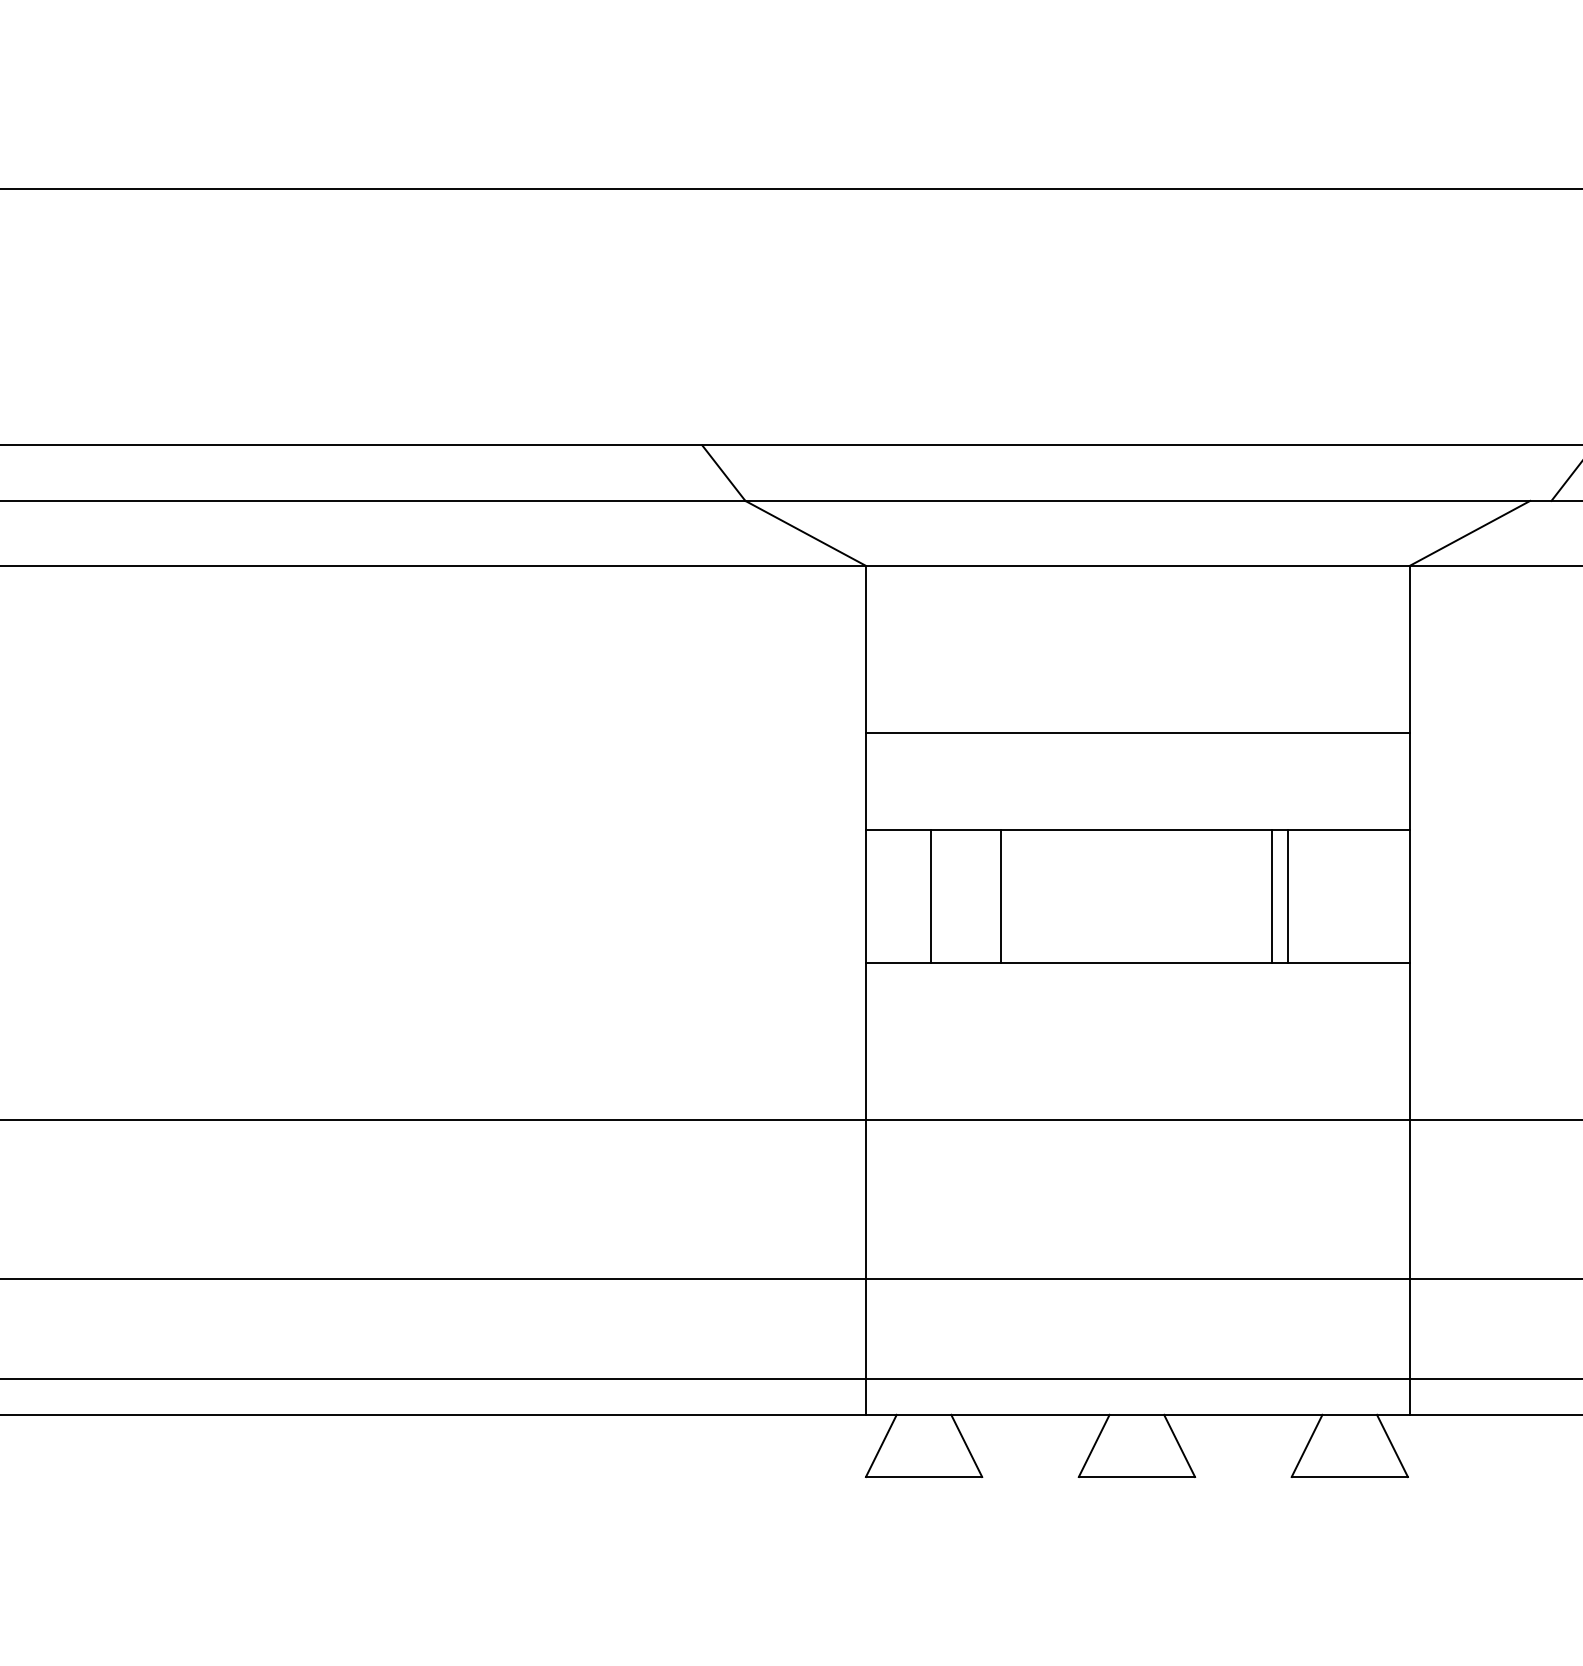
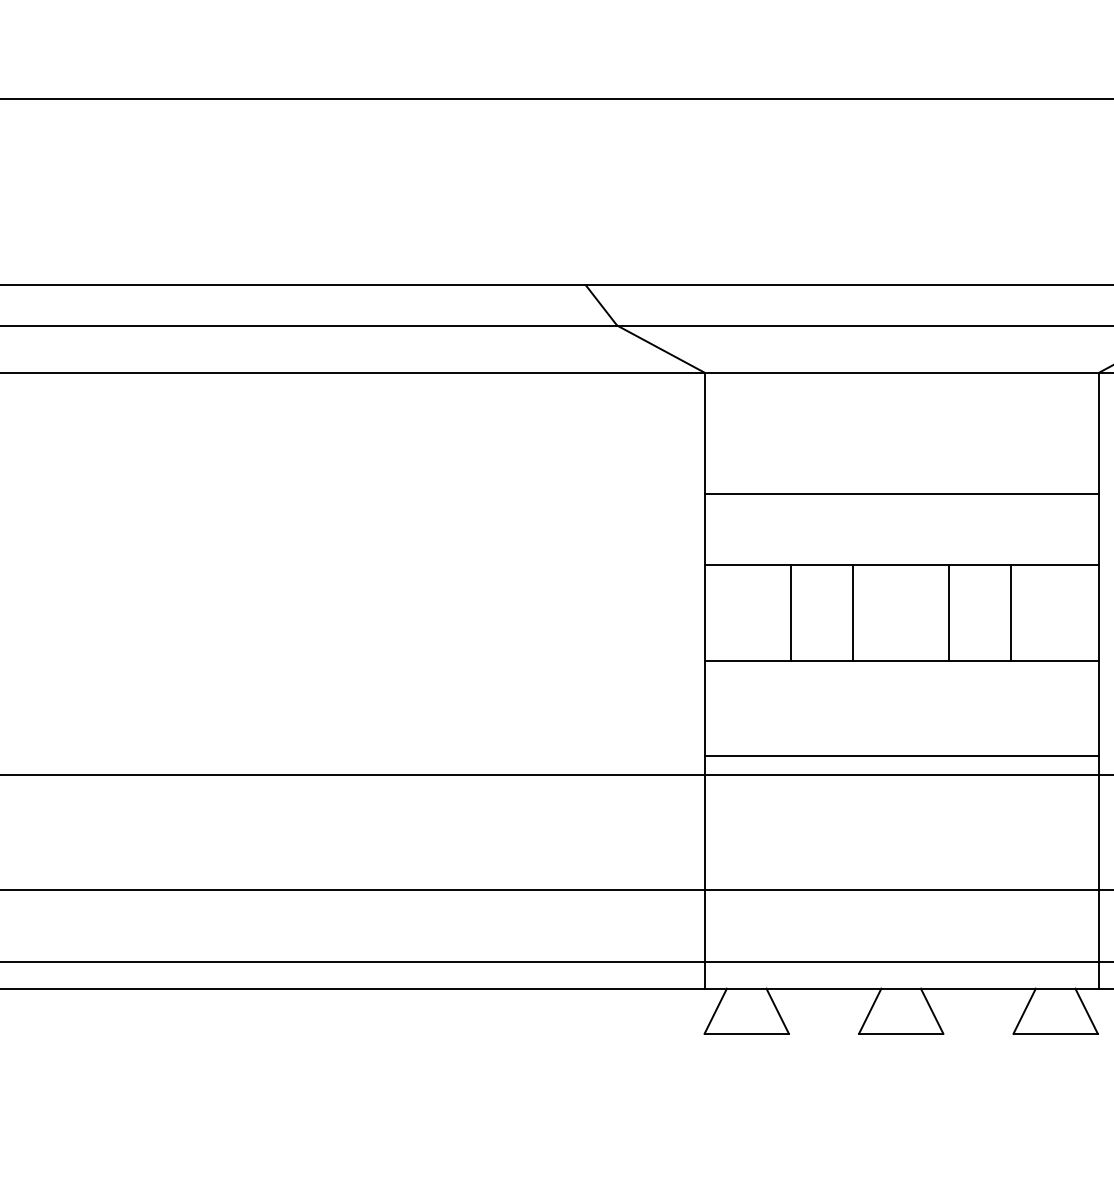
line: (930, 896) -> (790, 612), moved
line: (1001, 896) -> (853, 612), moved
line: (1271, 896) -> (948, 612), moved
line: (1137, 1093) -> (901, 755), added

